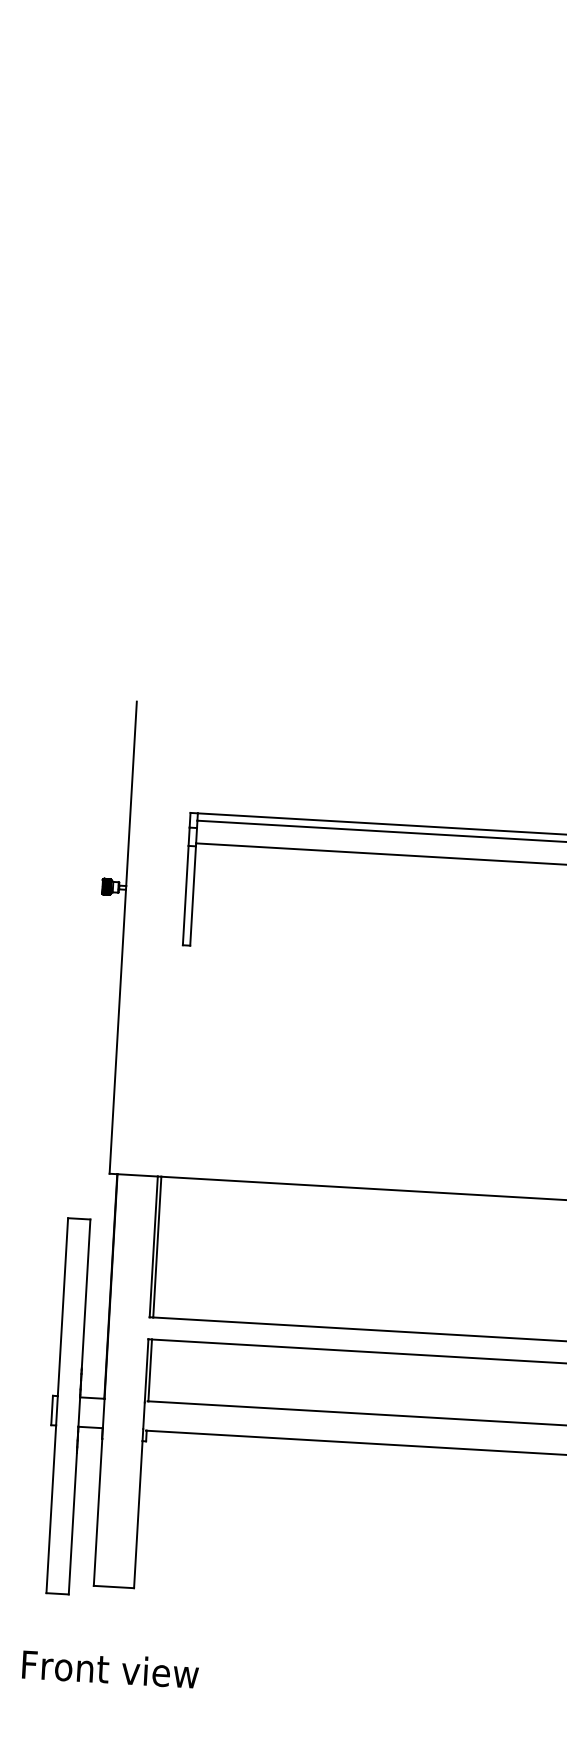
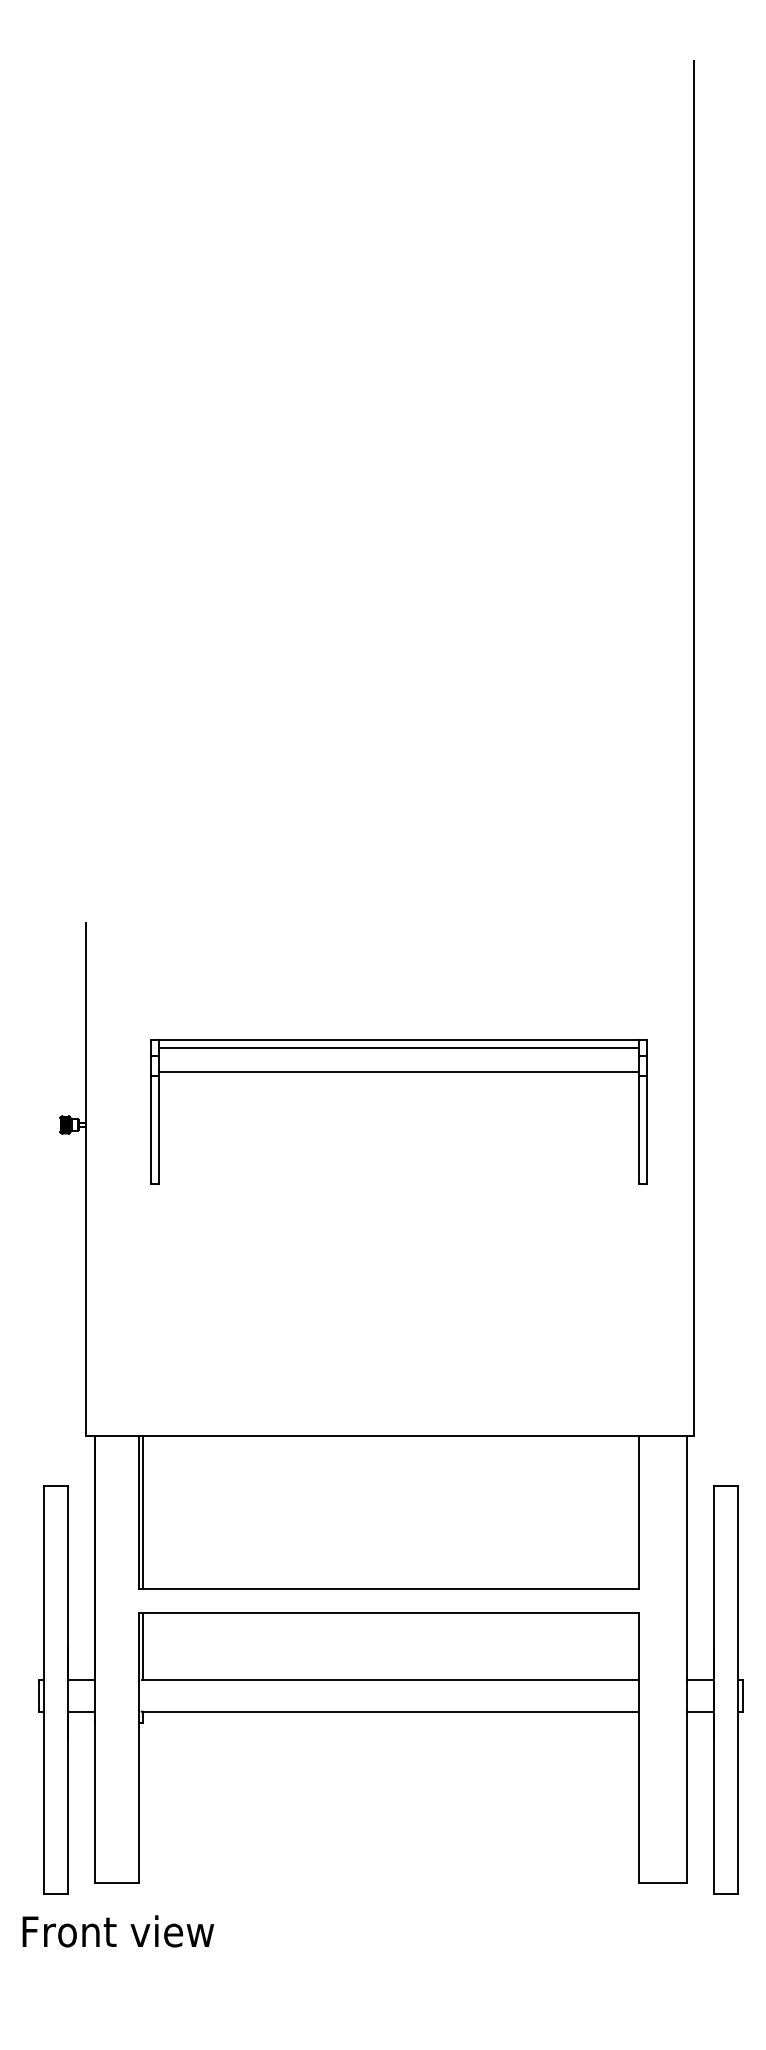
text: (109, 1669) -> (117, 1931), moved

